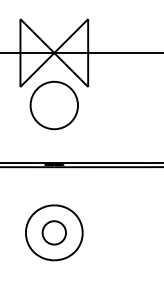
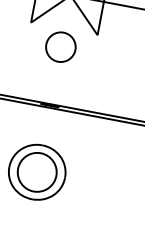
circle: (54, 105) -> (61, 47), size x0.62
circle: (53, 232) -> (36, 171), size x1.67

